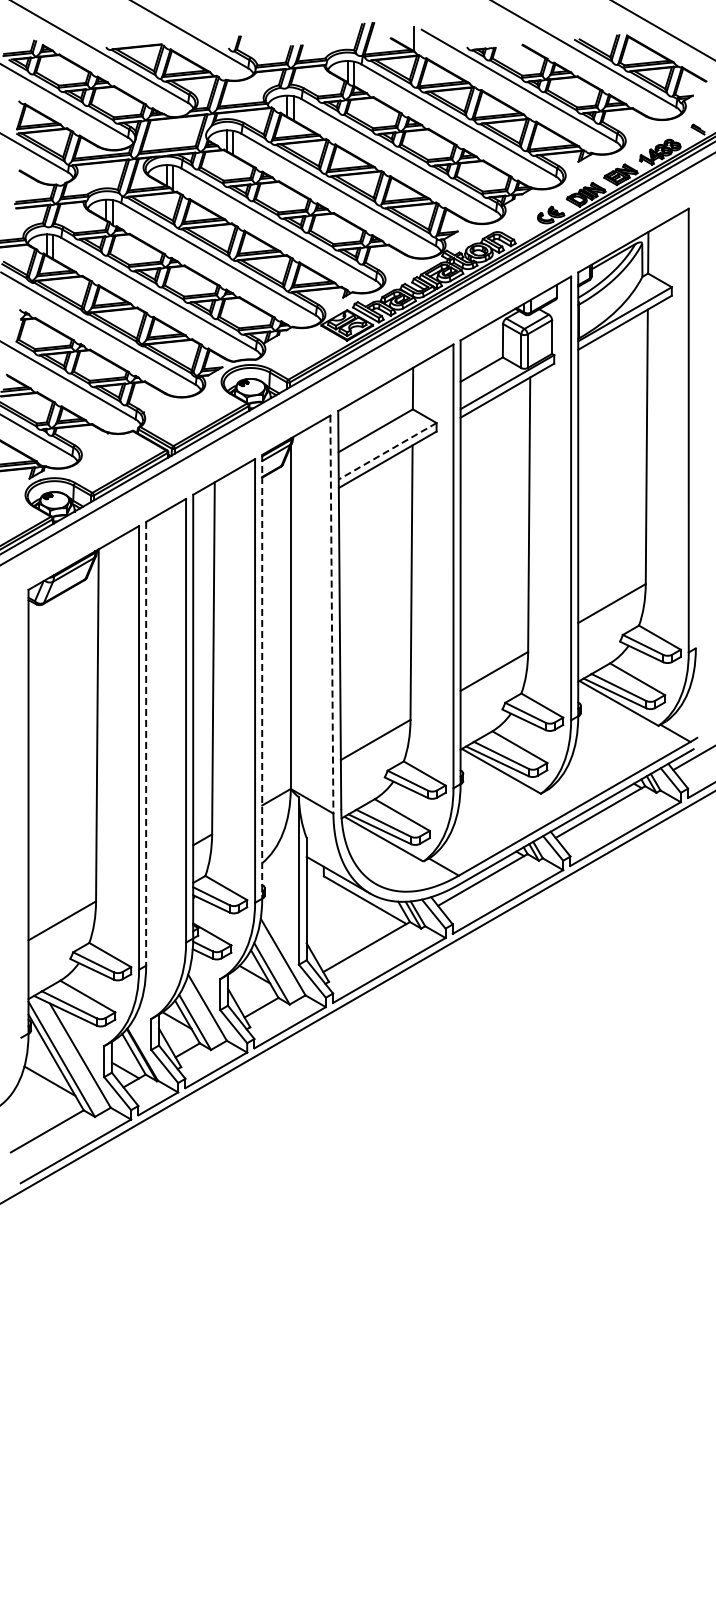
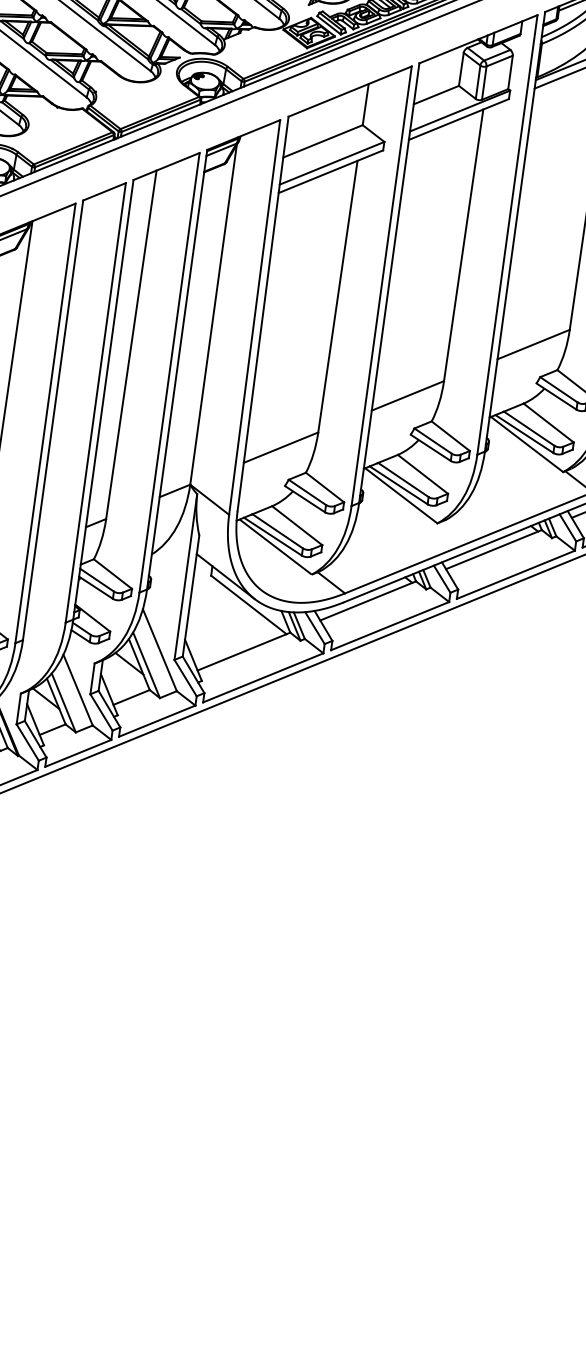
line: (387, 451) -> (331, 163), dashed -> solid
line: (331, 614) -> (254, 317), dashed -> solid
line: (262, 676) -> (177, 369), dashed -> solid
line: (146, 743) -> (53, 420), dashed -> solid

